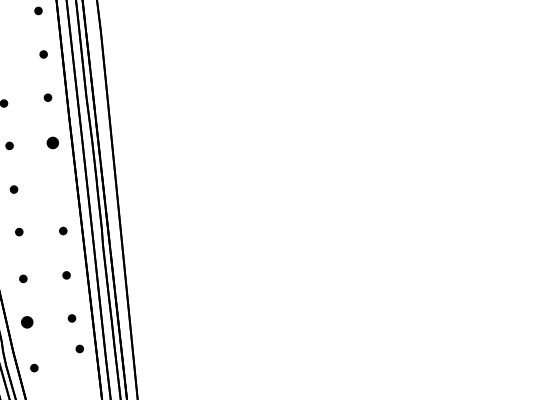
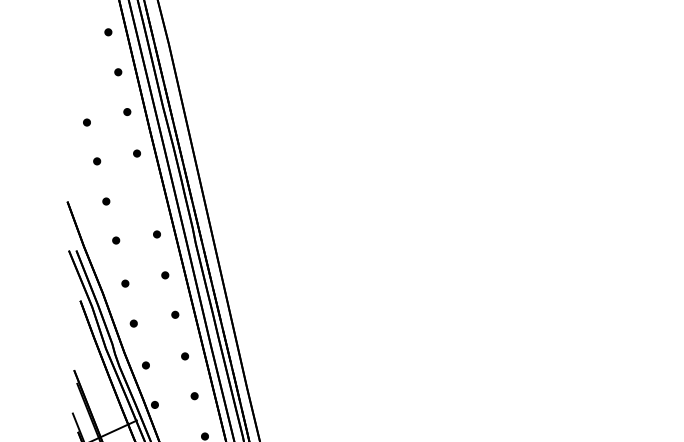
part: (52, 142) -> (136, 153), size x0.62
part: (26, 322) -> (133, 323), size x0.62
part: (80, 349) -> (185, 356), moved

